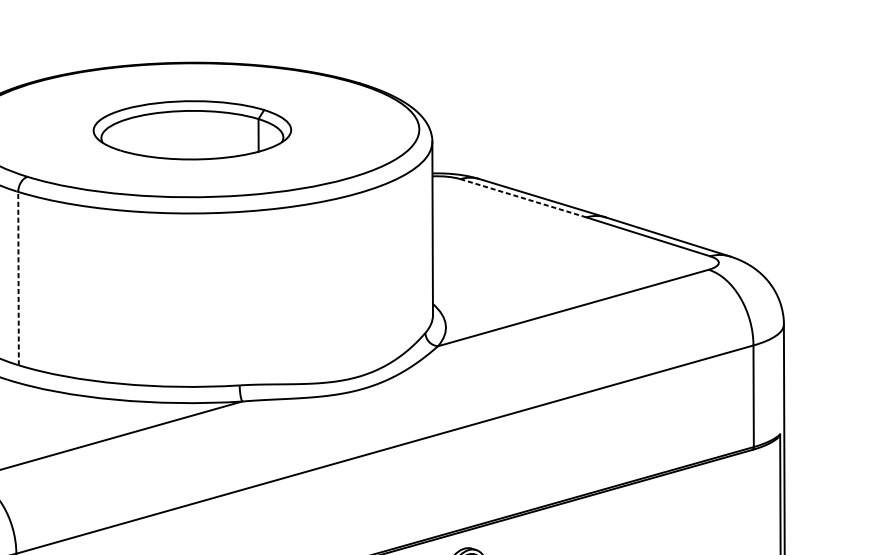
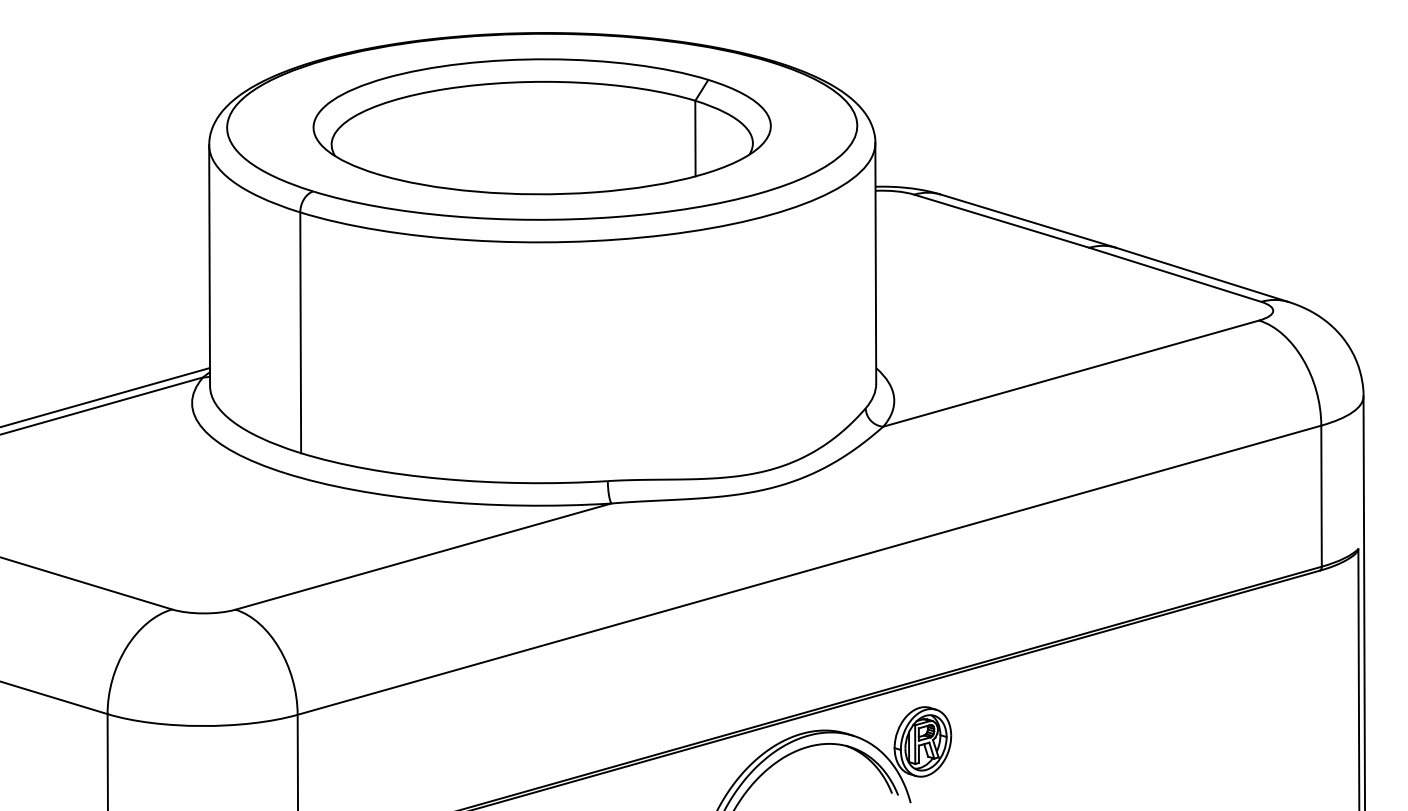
part: (191, 130) -> (541, 126), size x1.67
line: (523, 198) -> (1002, 221), dashed -> solid
line: (18, 278) -> (300, 332), dashed -> solid

